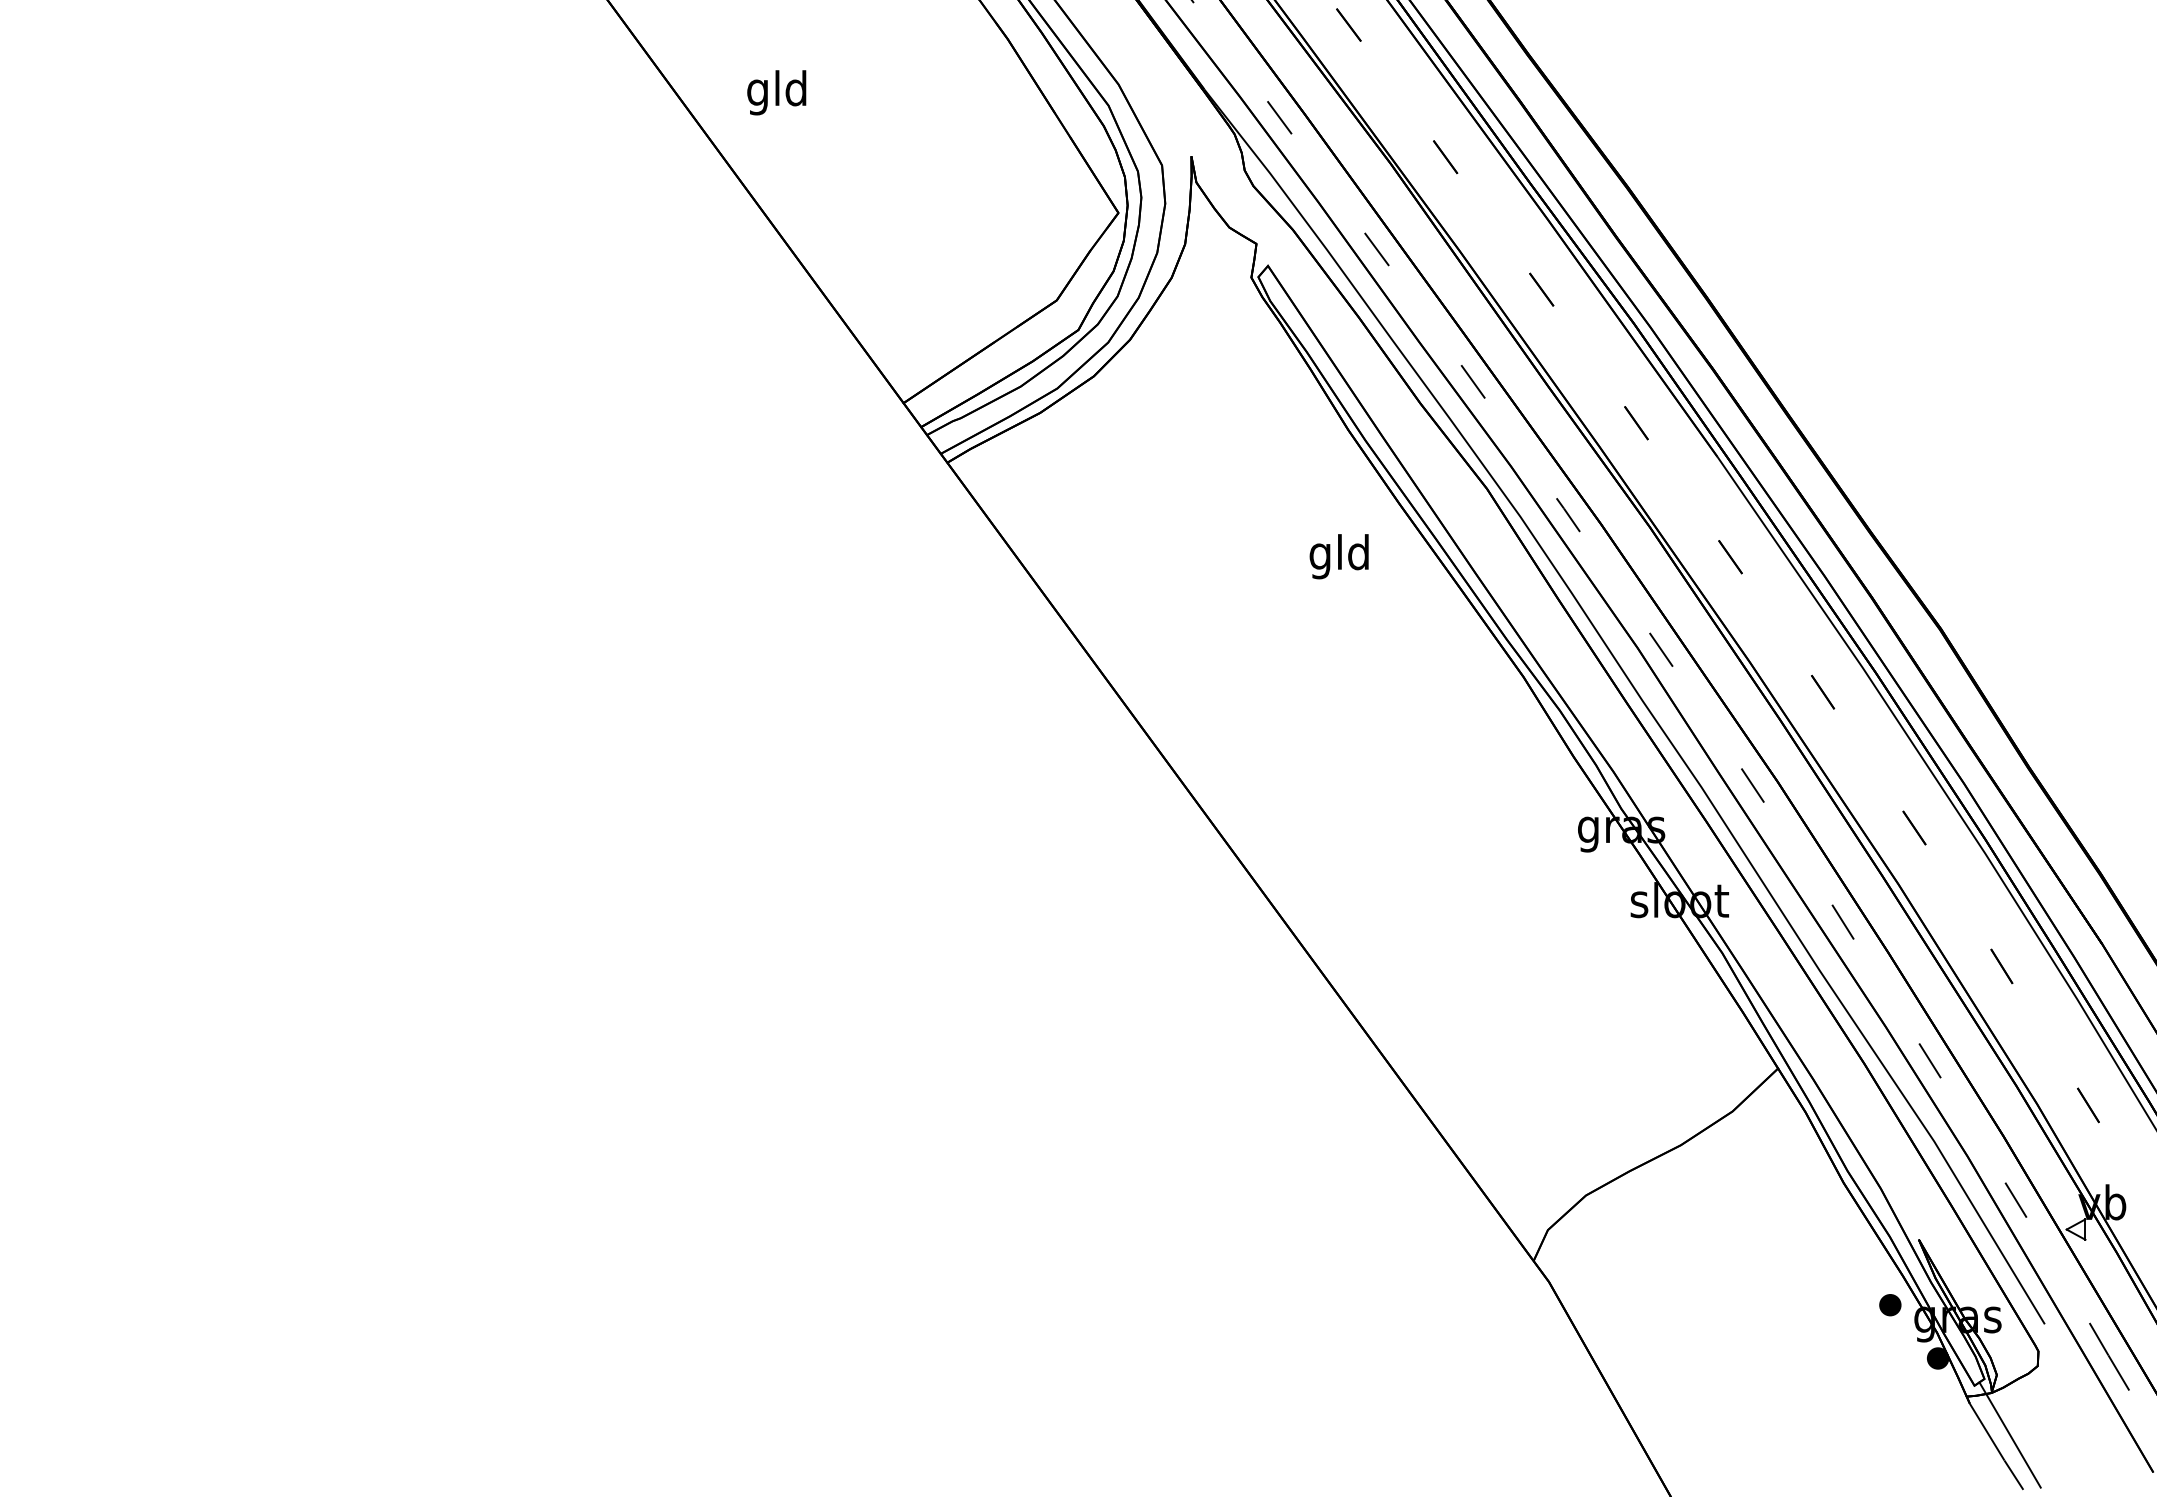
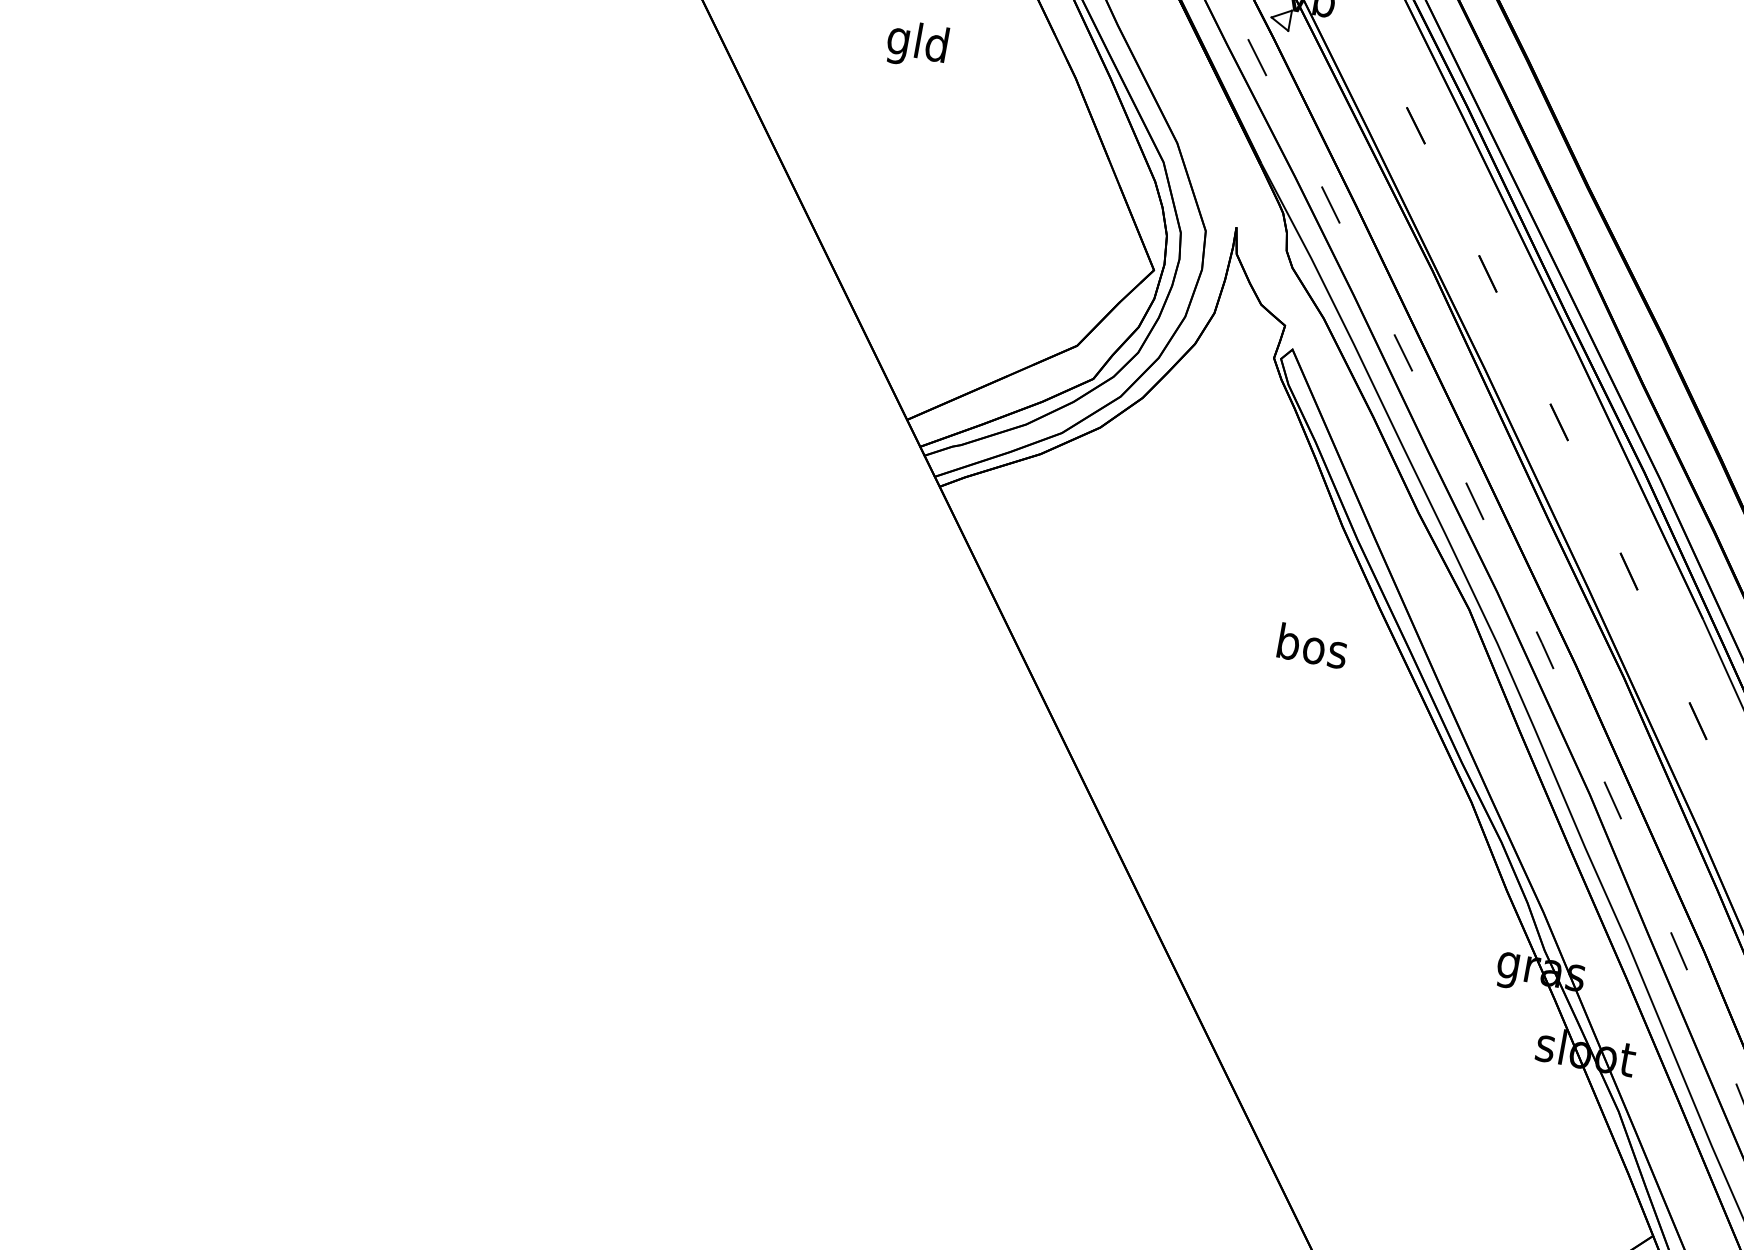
text: (776, 92) -> (916, 44), moved
text: (1340, 556) -> (1312, 650), gld -> bos

